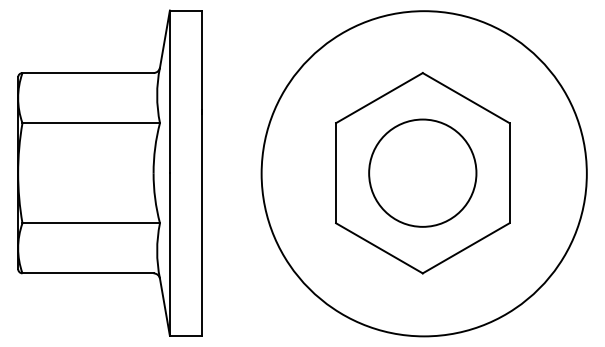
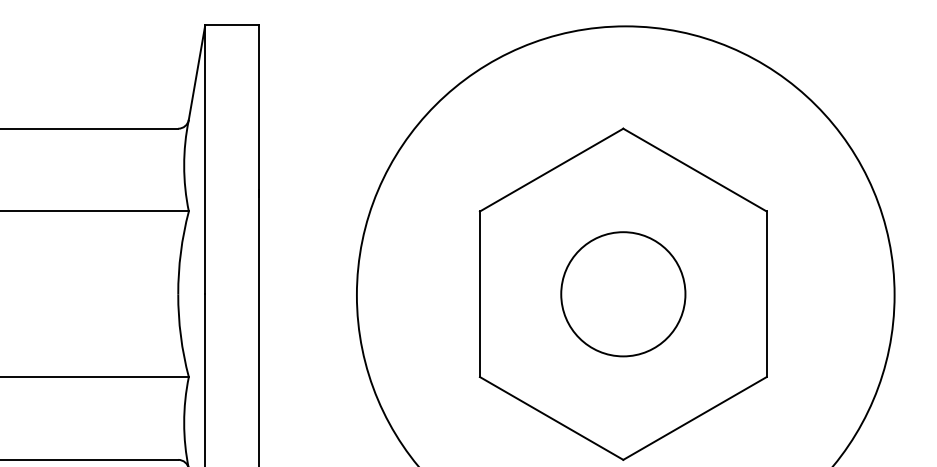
circle: (422, 172) -> (622, 293), size x0.7

